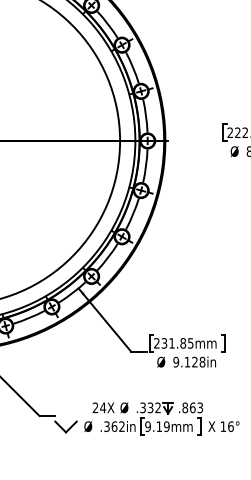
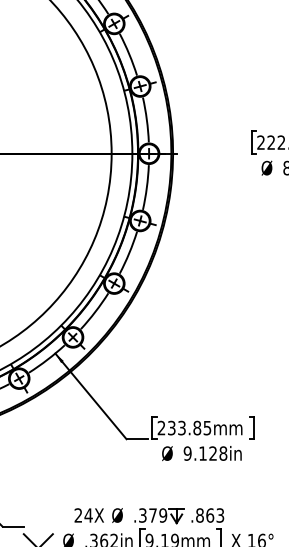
text: (171, 343) -> (181, 428), 231.85mm -> 233.85mm
text: (153, 407) -> (156, 515), .332 -> .379

